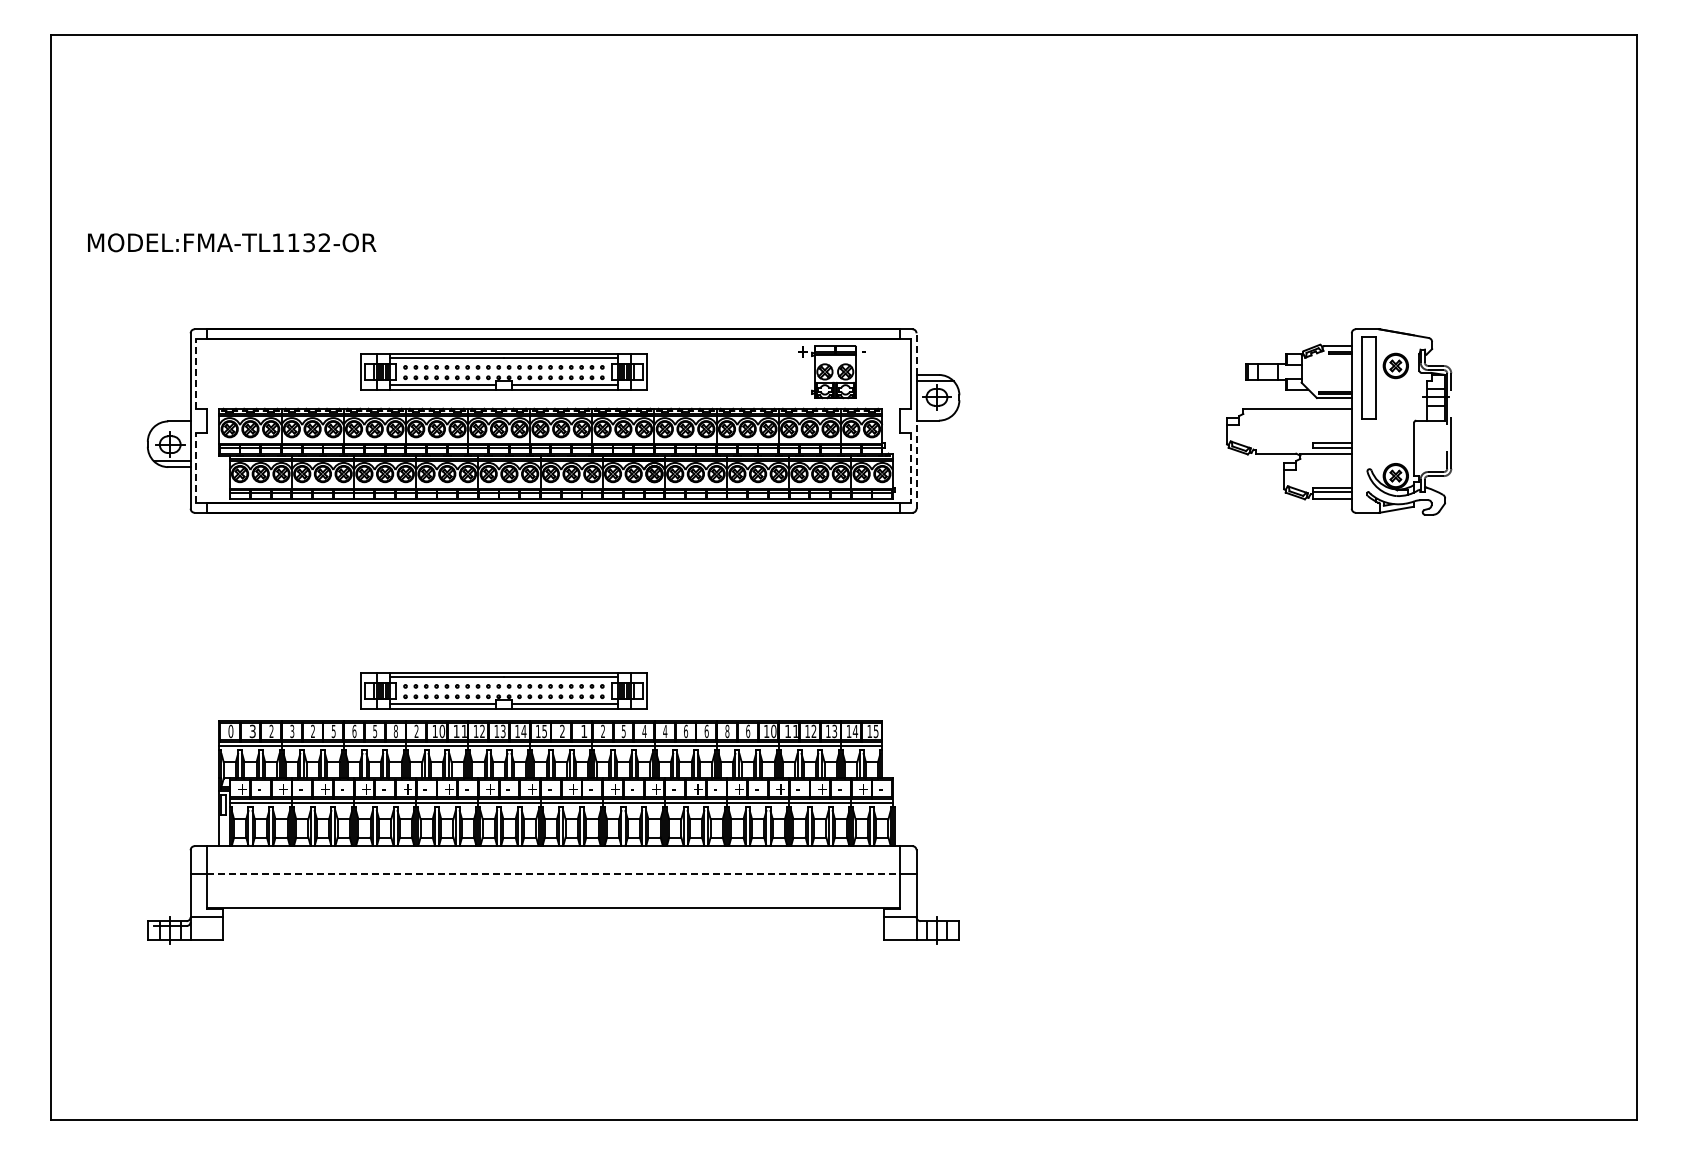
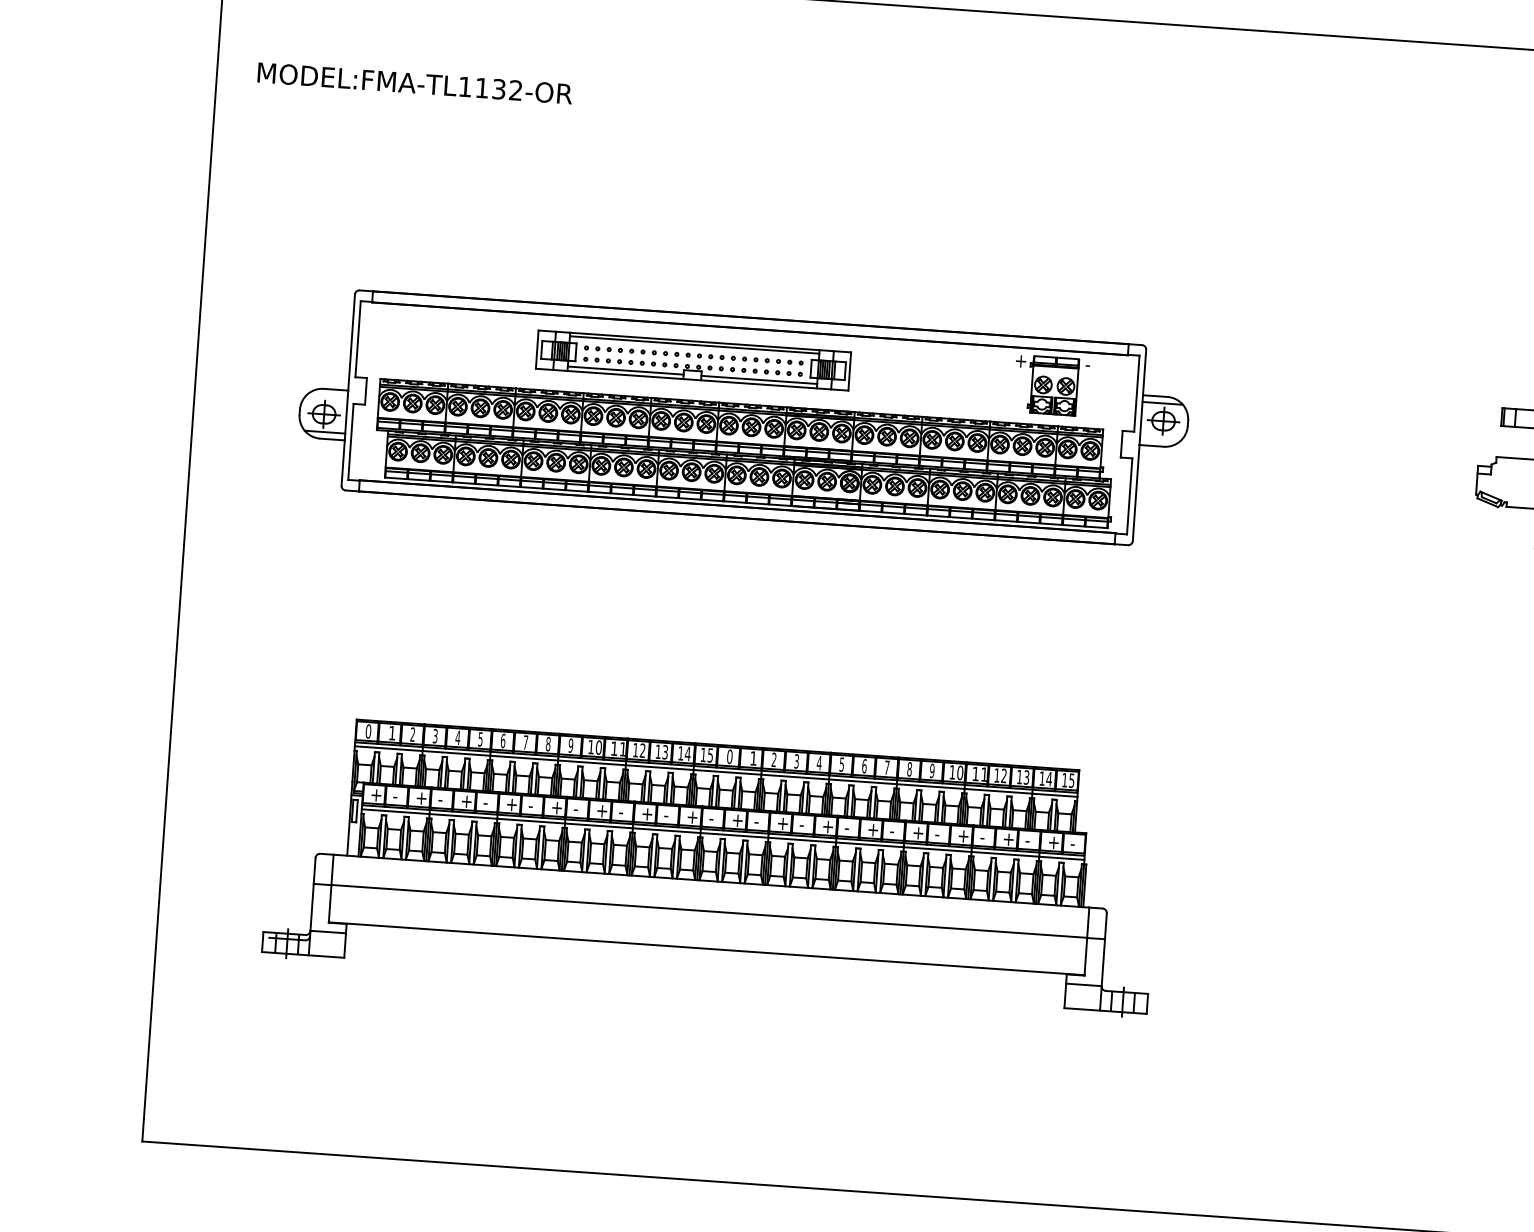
text: (232, 242) -> (415, 83), moved
line: (916, 354) -> (1144, 372), dashed -> solid
line: (196, 373) -> (358, 338), dashed -> solid
line: (916, 464) -> (1136, 492), dashed -> solid
line: (196, 468) -> (351, 442), dashed -> solid
line: (910, 468) -> (1129, 496), dashed -> solid
part: (503, 690) -> (668, 707), removed
text: (312, 730) -> (457, 736), 2 -> 4
text: (623, 730) -> (796, 760), 5 -> 3
text: (252, 731) -> (392, 733), 3 -> 1
text: (375, 731) -> (526, 742), 5 -> 7
text: (416, 731) -> (570, 745), 2 -> 9
text: (562, 731) -> (729, 756), 2 -> 0
text: (665, 731) -> (842, 764), 4 -> 5
text: (706, 731) -> (886, 767), 6 -> 7
text: (748, 731) -> (932, 771), 6 -> 9
line: (553, 873) -> (709, 910), dashed -> solid

